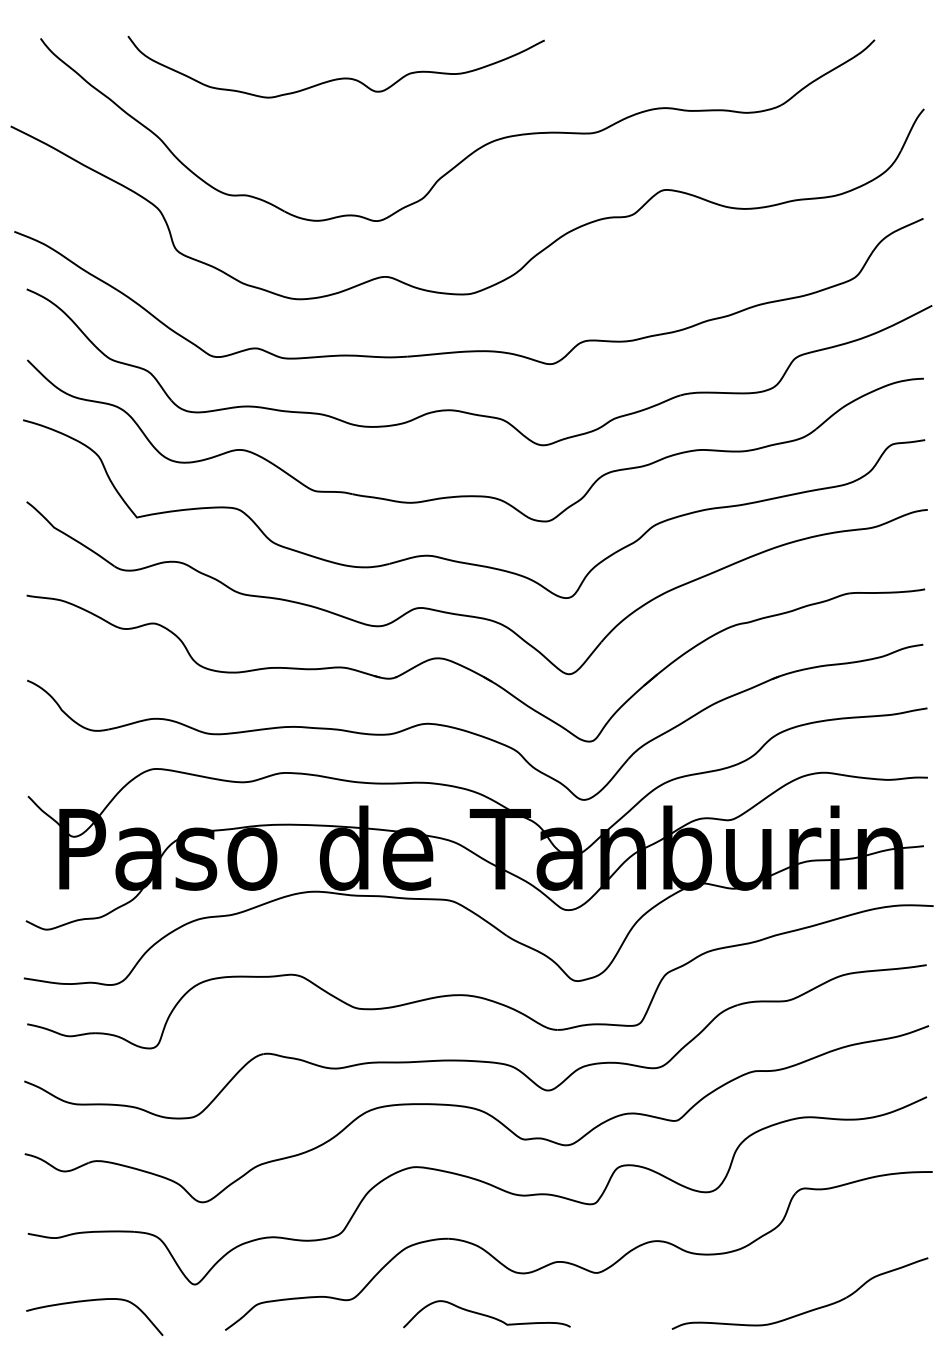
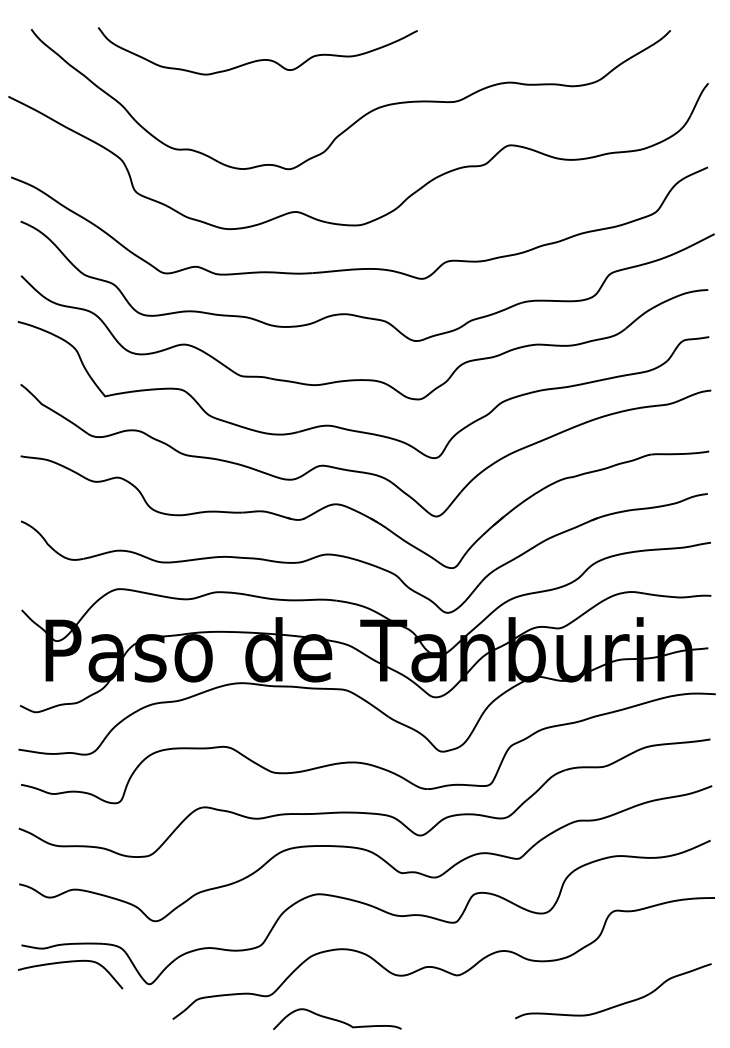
curve: (91, 1301) -> (68, 962), moved
curve: (486, 1314) -> (337, 1019), moved

